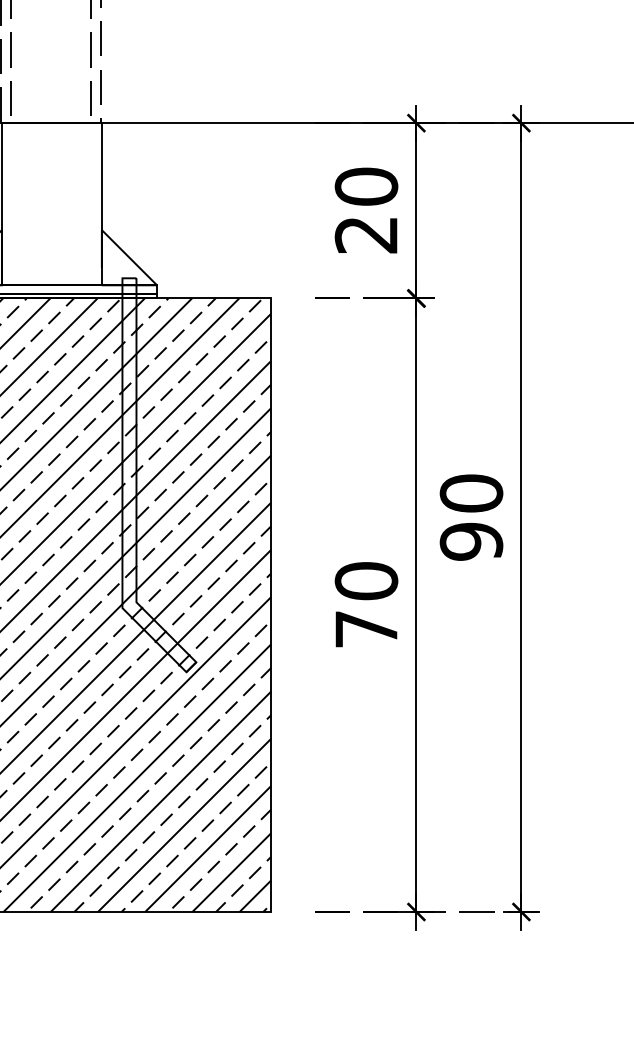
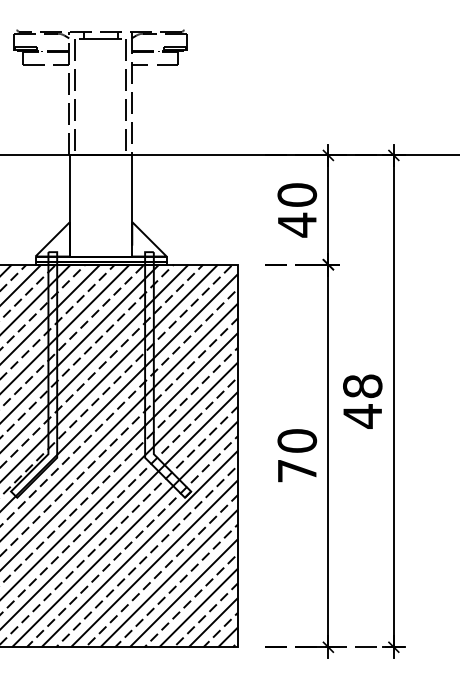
text: (365, 233) -> (296, 224), 20 -> 40
text: (471, 517) -> (362, 401), 90 -> 48

